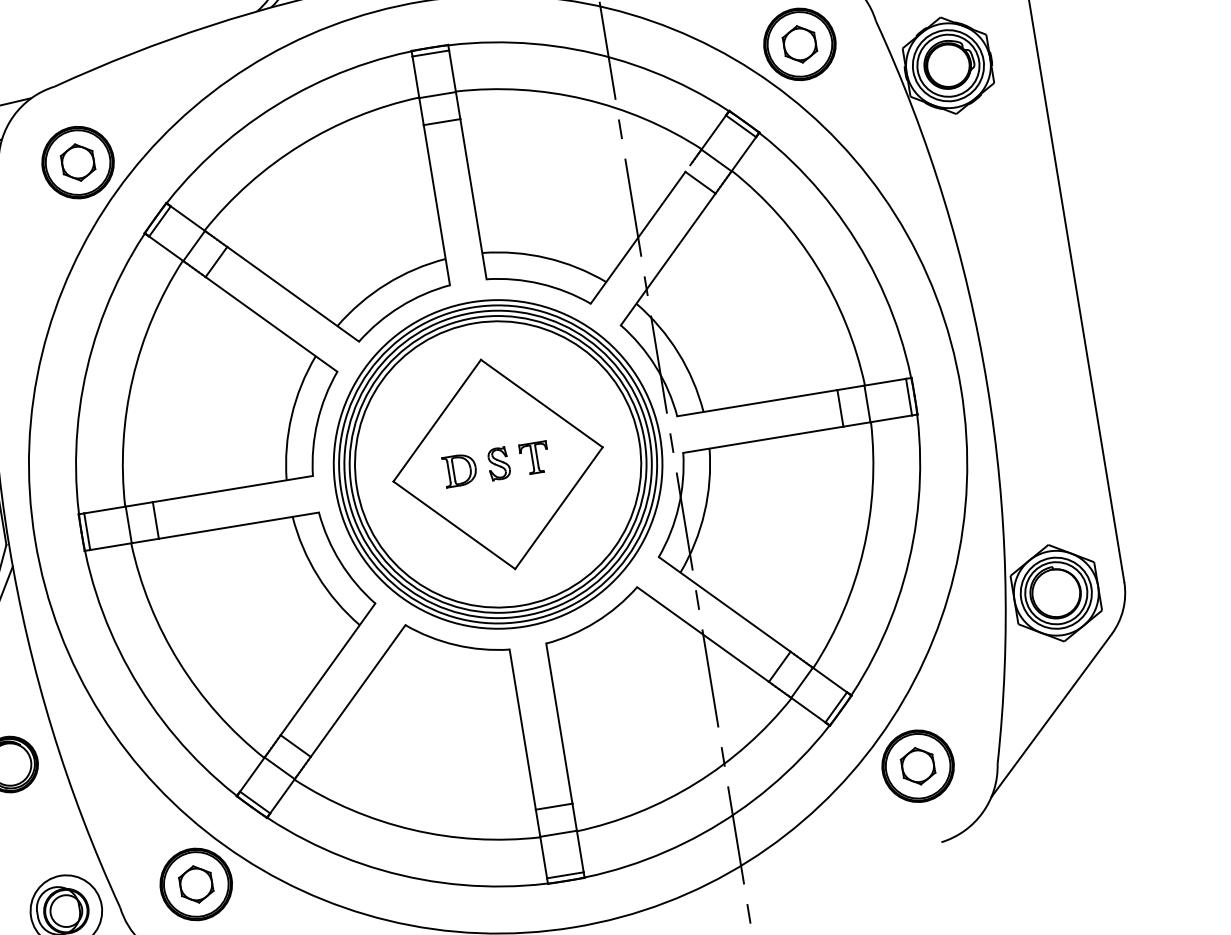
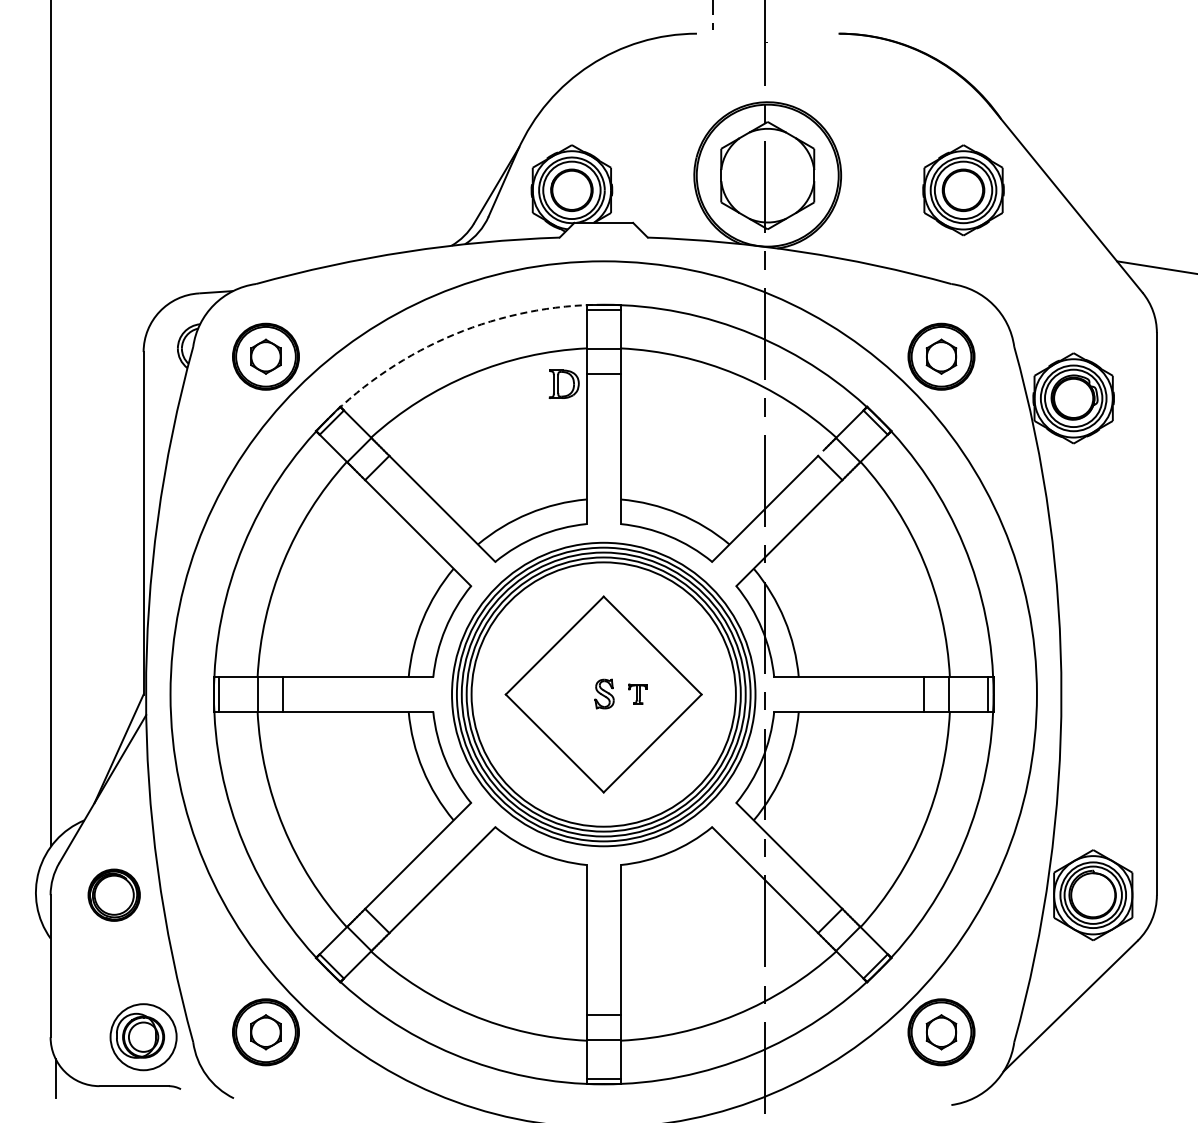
arc: (275, 105) -> (454, 334), solid -> dashed
part: (533, 457) -> (637, 693), size x0.7
part: (459, 469) -> (563, 383), moved

